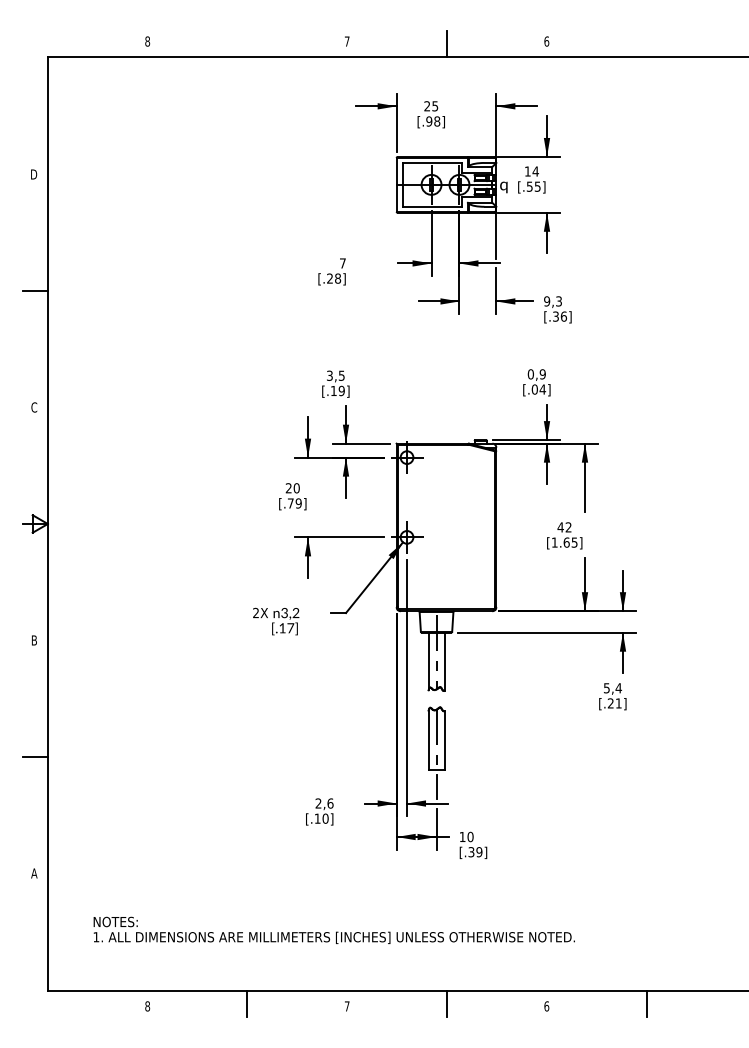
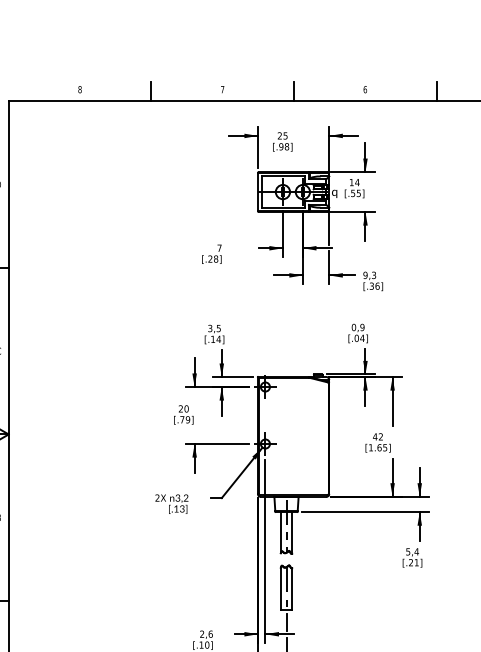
line: (247, 43) -> (151, 91), added
line: (646, 43) -> (436, 91), added
text: (341, 390) -> (218, 339), [.19] -> [.14]
text: (290, 628) -> (182, 509), [.17] -> [.13]

